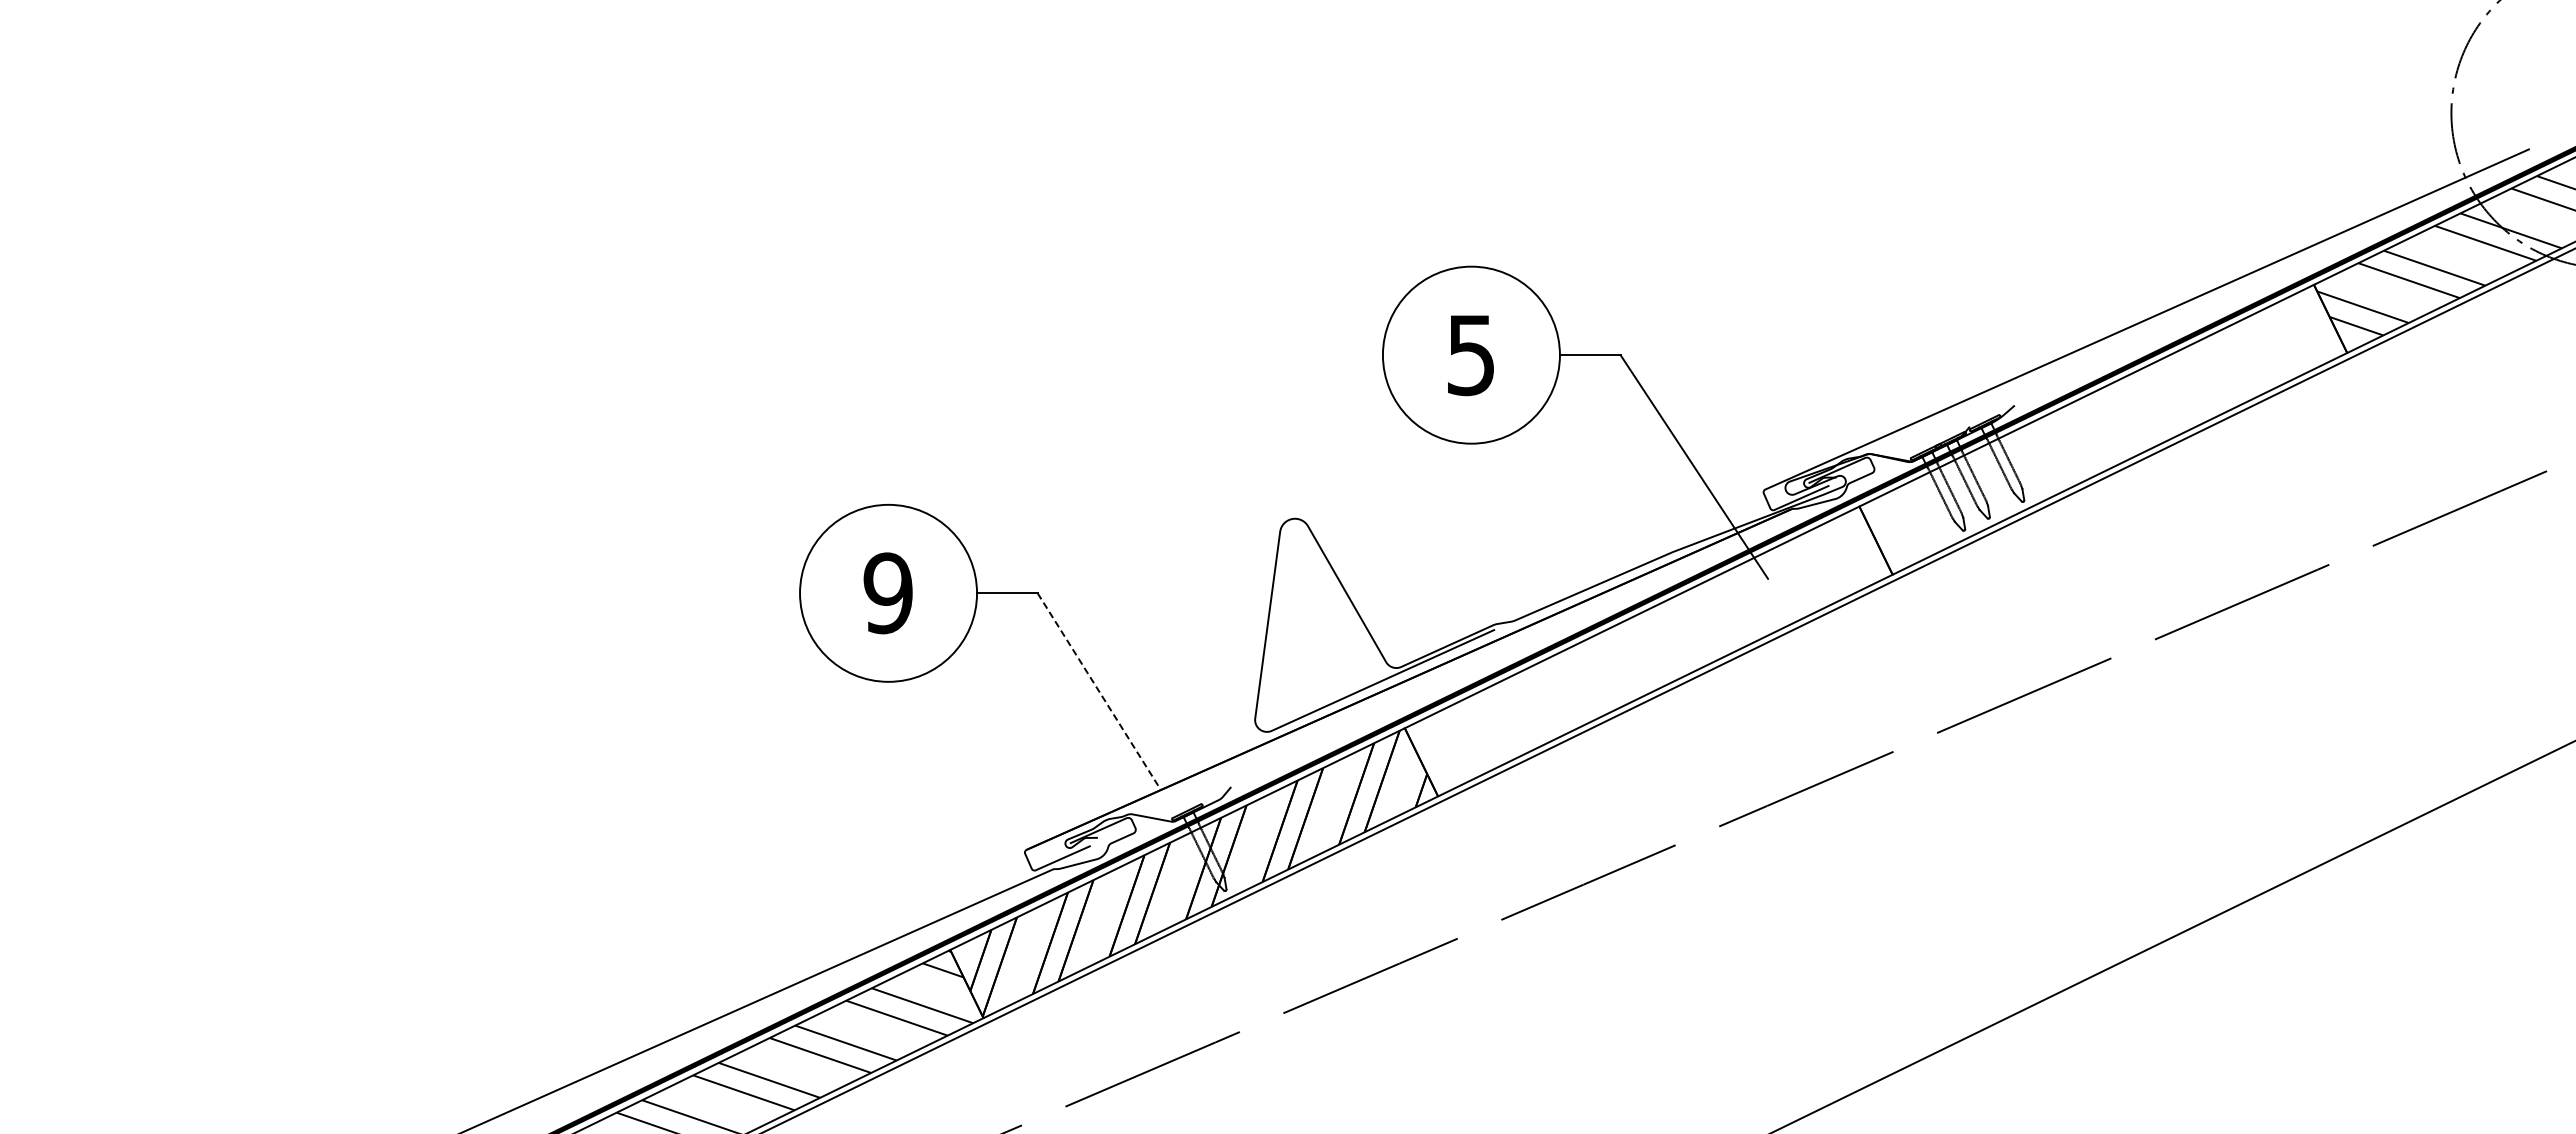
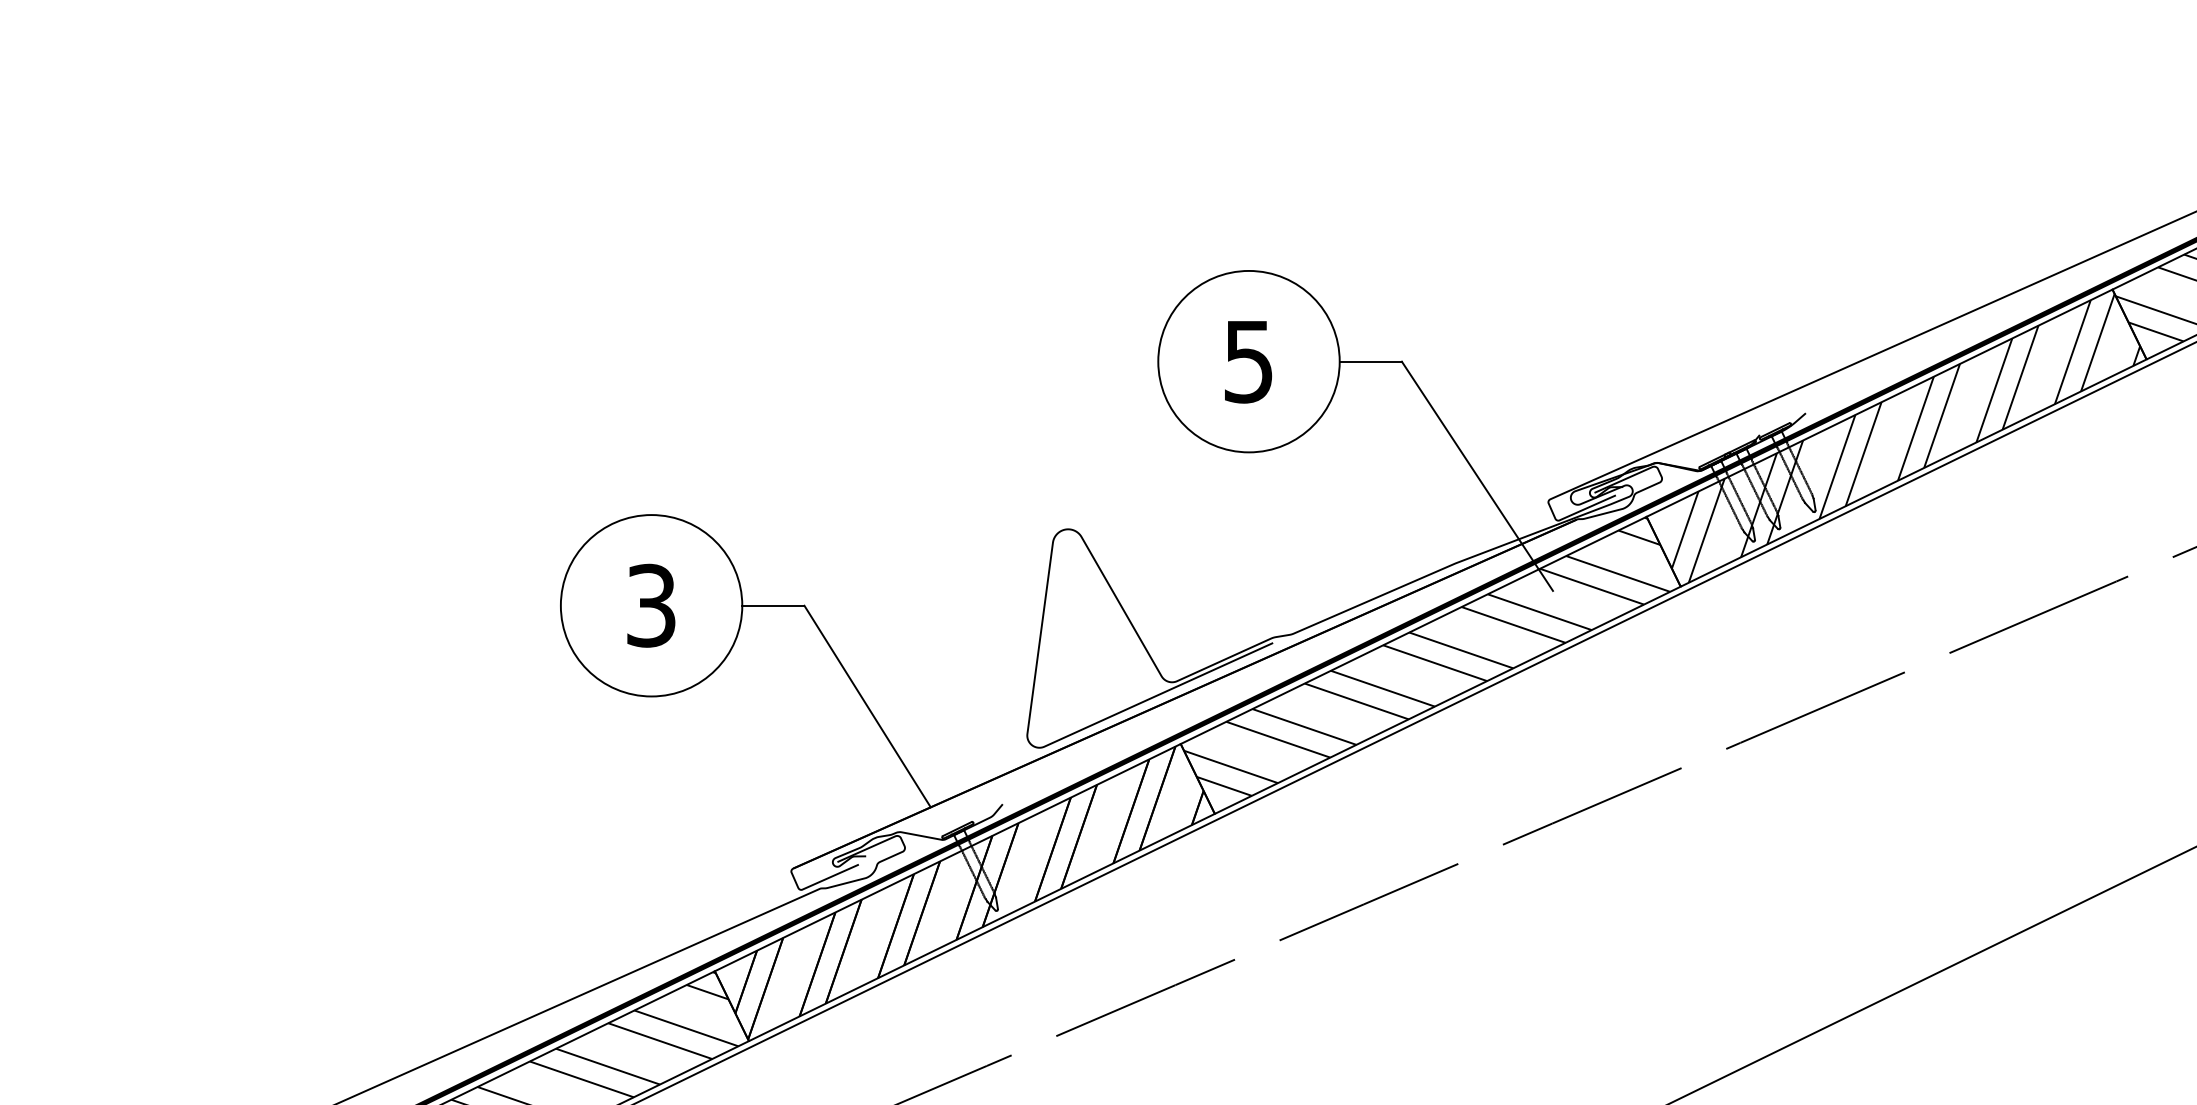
hatch: (2112, 429) -> (1906, 437), added
text: (887, 593) -> (650, 605), 9 -> 3
hatch: (1645, 642) -> (1427, 656), added
line: (1099, 692) -> (867, 707), dashed -> solid

